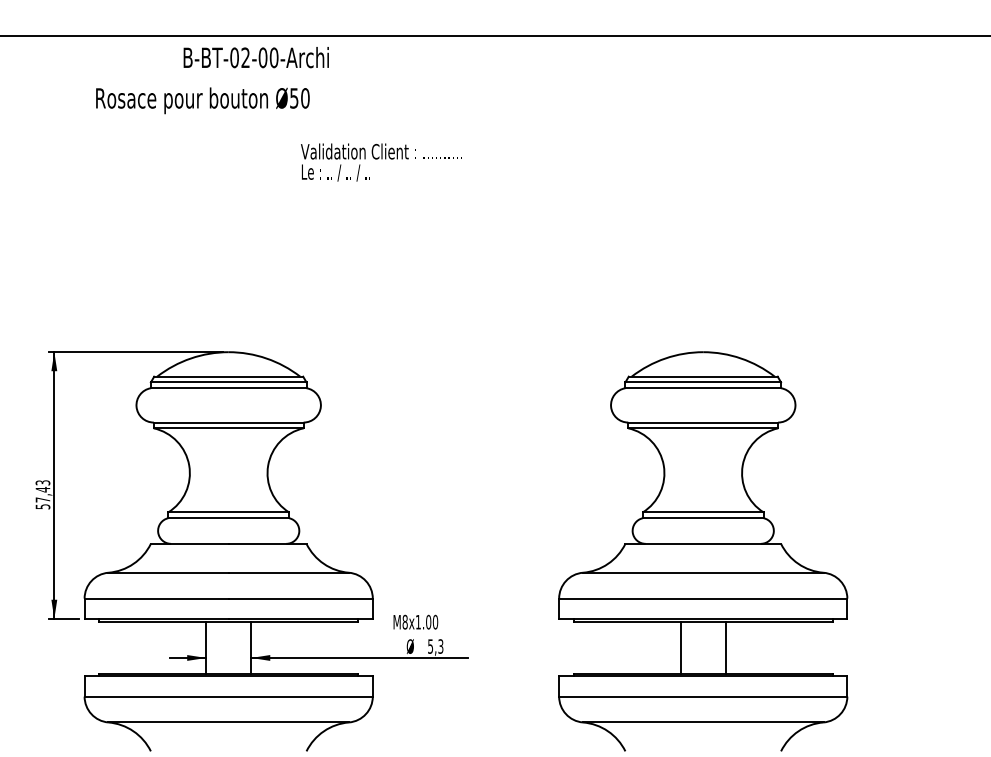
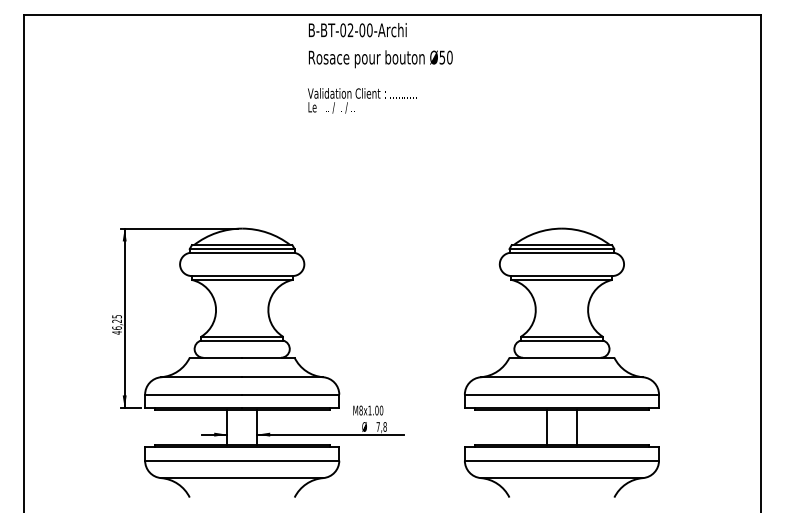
text: (255, 58) -> (357, 30), moved
text: (202, 101) -> (380, 59), moved
text: (382, 162) -> (362, 100), moved
text: (42, 494) -> (116, 324), 57,43 -> 46,25
text: (435, 645) -> (381, 426), 5,3 -> 7,8

